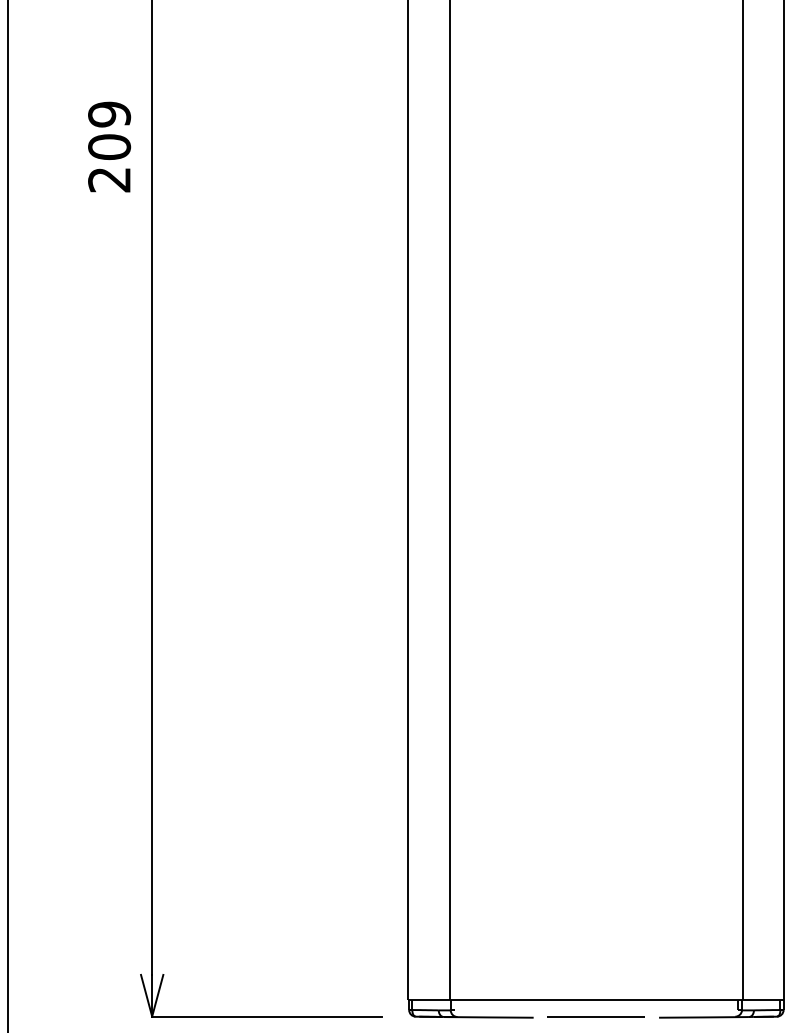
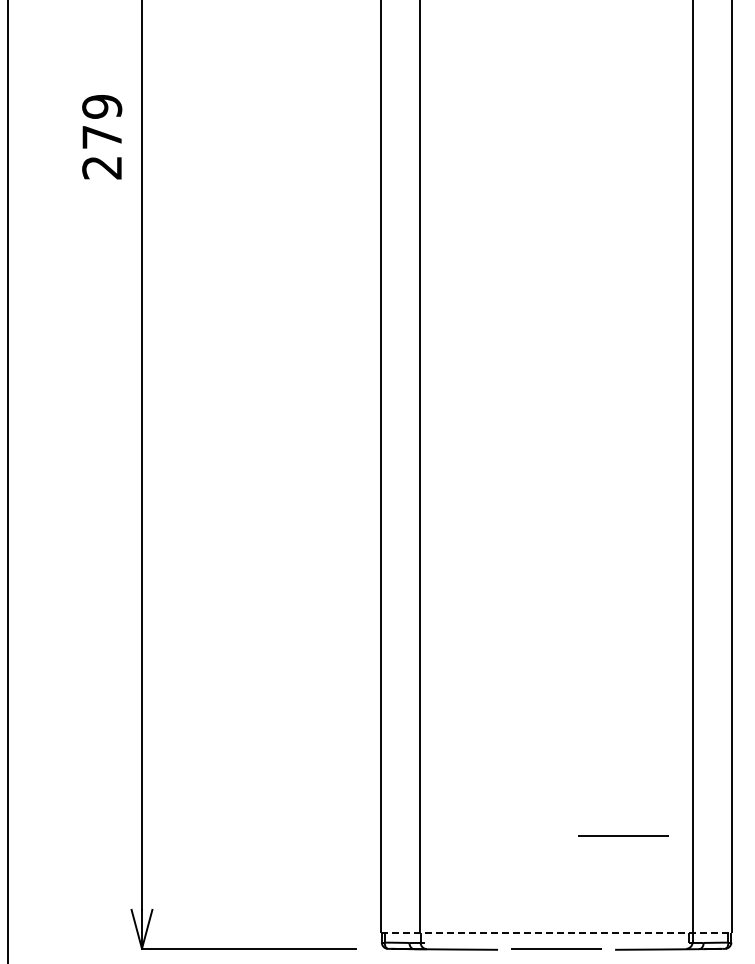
text: (109, 147) -> (102, 137), 209 -> 279
line: (668, 895) -> (623, 835), added
line: (596, 1000) -> (556, 933), solid -> dashed

